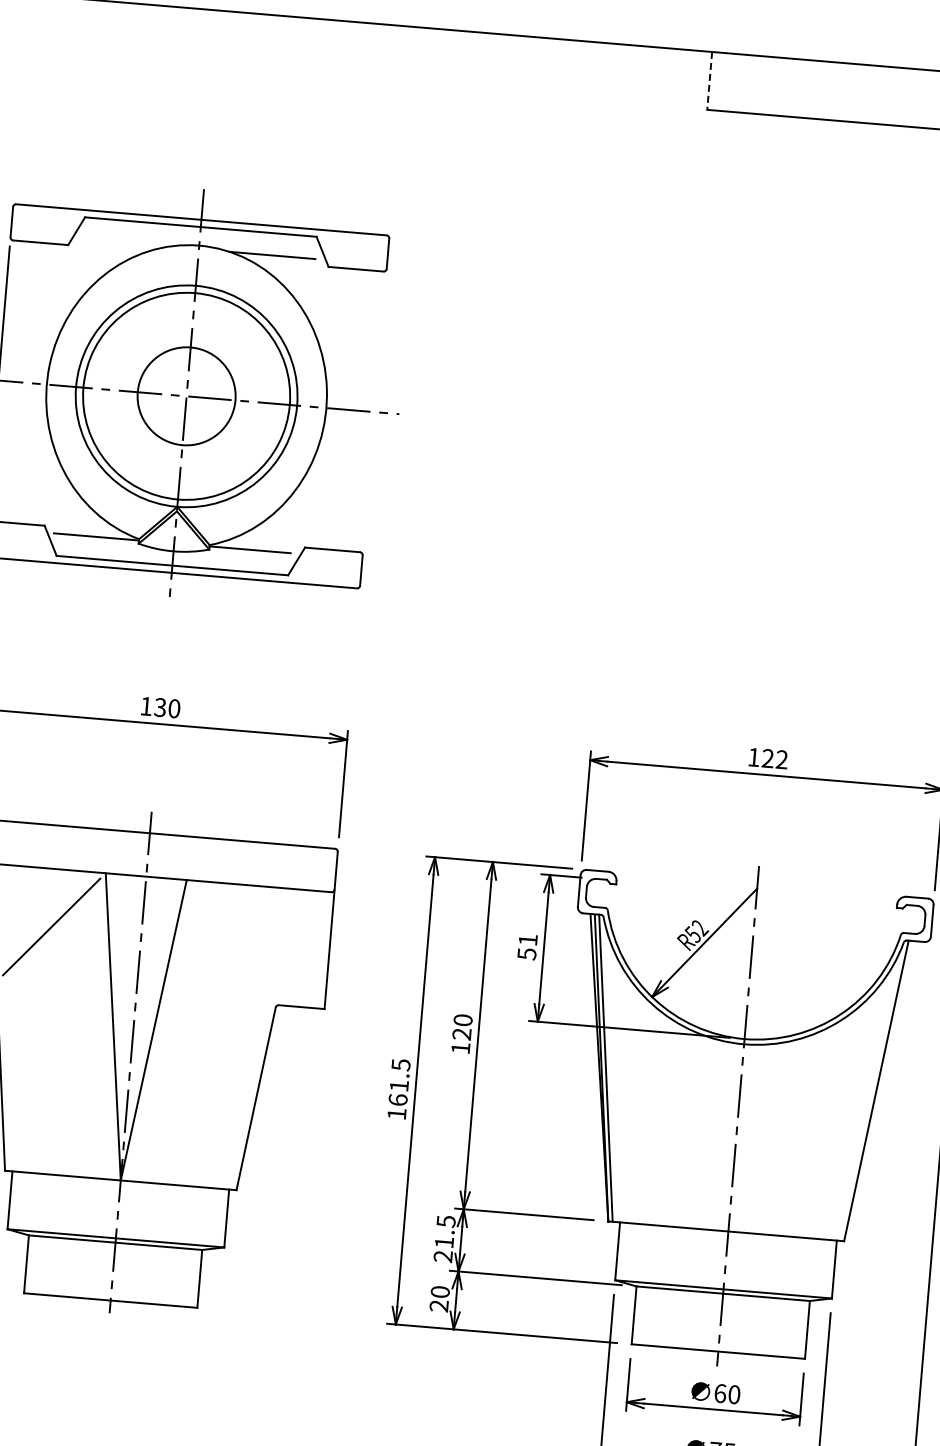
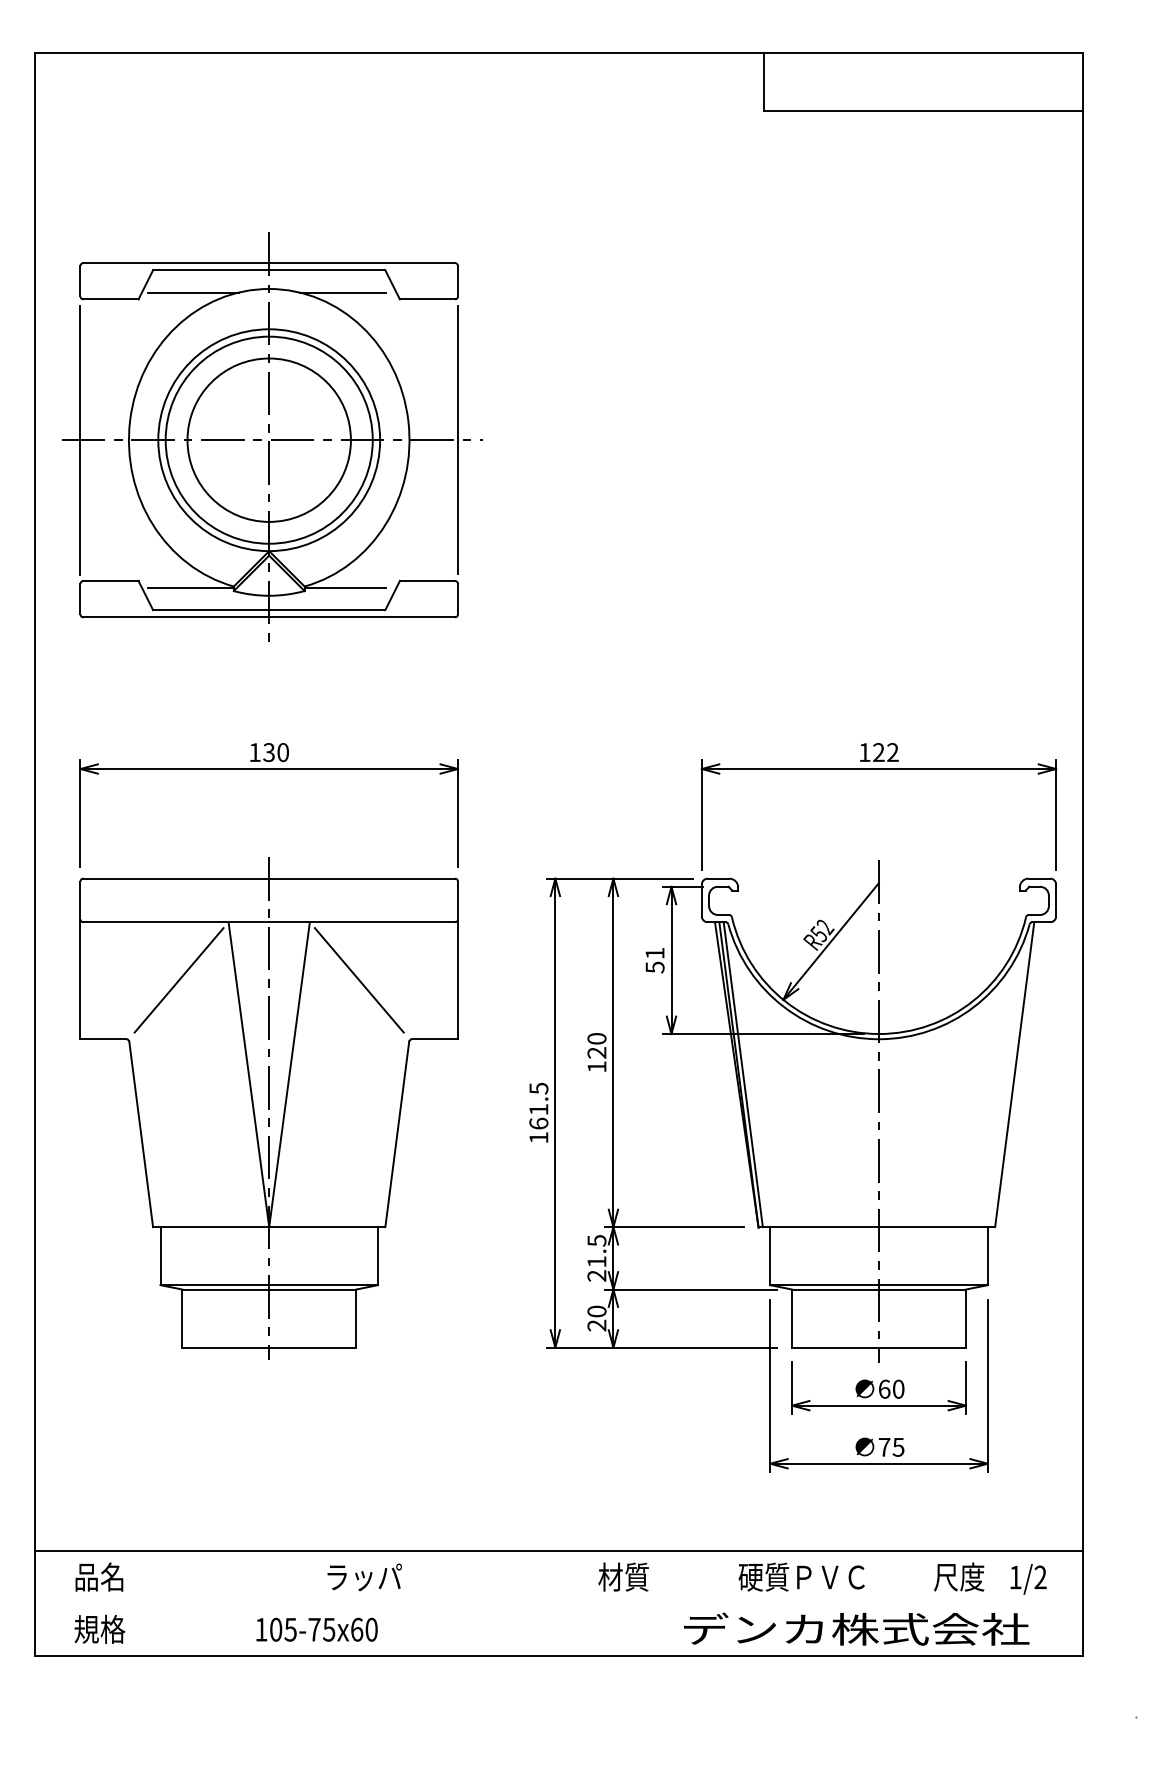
line: (710, 81) -> (764, 82), dashed -> solid
line: (123, 242) -> (193, 292), added
circle: (185, 395) -> (268, 439), size x1.67
line: (374, 411) -> (457, 439), added
line: (230, 942) -> (358, 980), added

